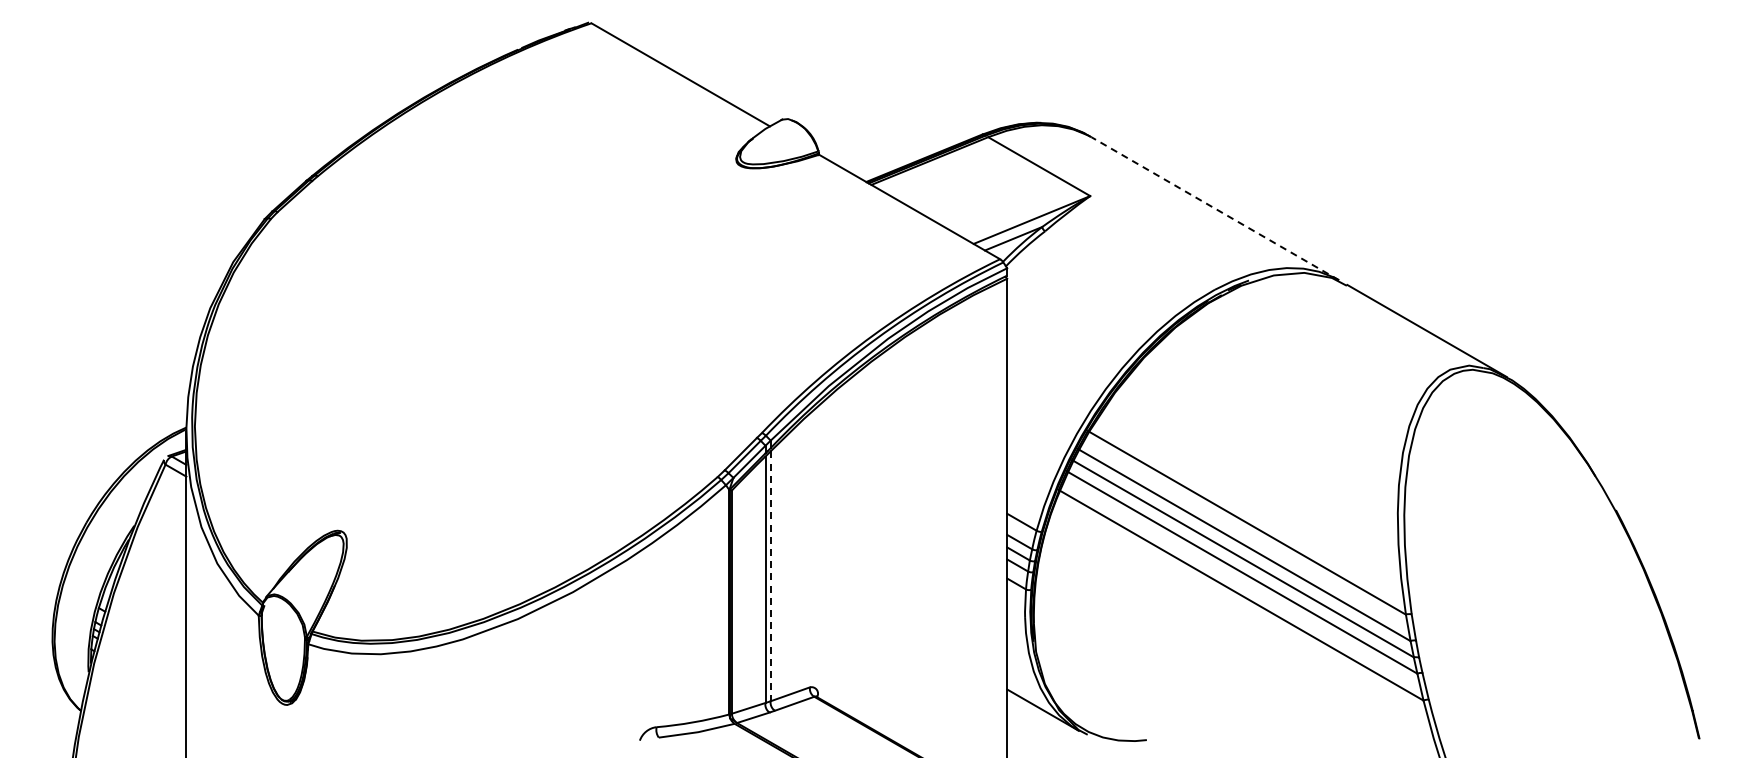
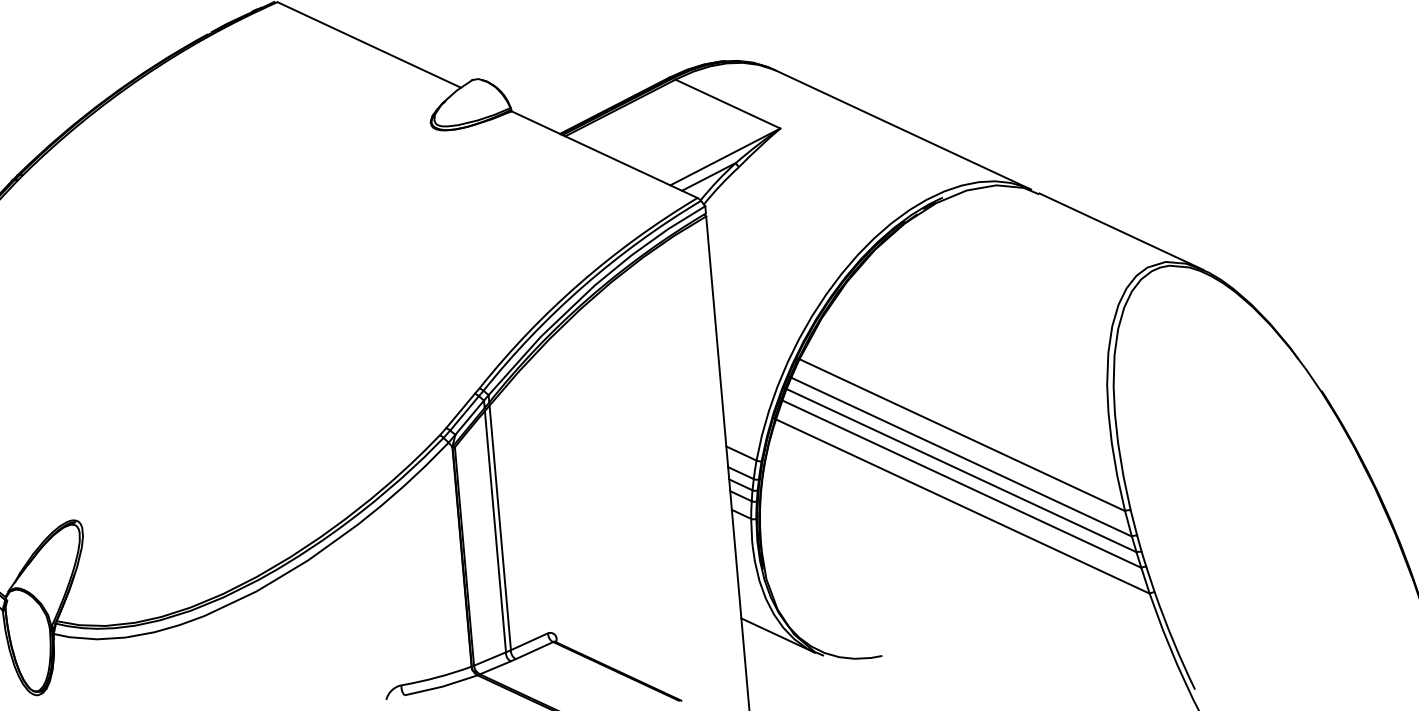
line: (1215, 208) -> (903, 129), dashed -> solid
line: (770, 576) -> (500, 528), dashed -> solid

